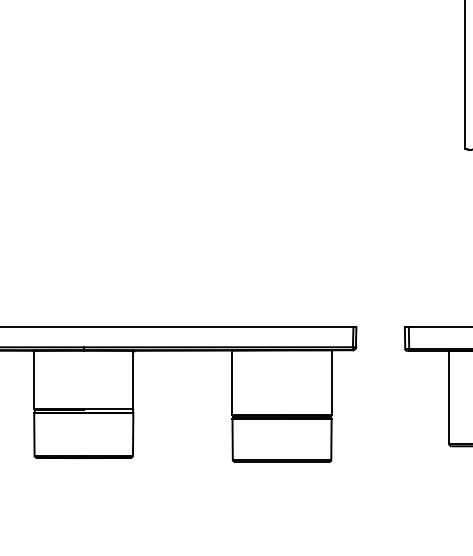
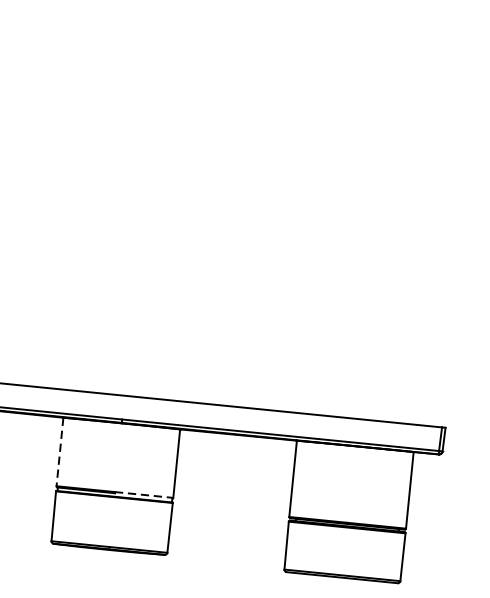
line: (34, 380) -> (60, 452), solid -> dashed
line: (108, 408) -> (144, 494), solid -> dashed

